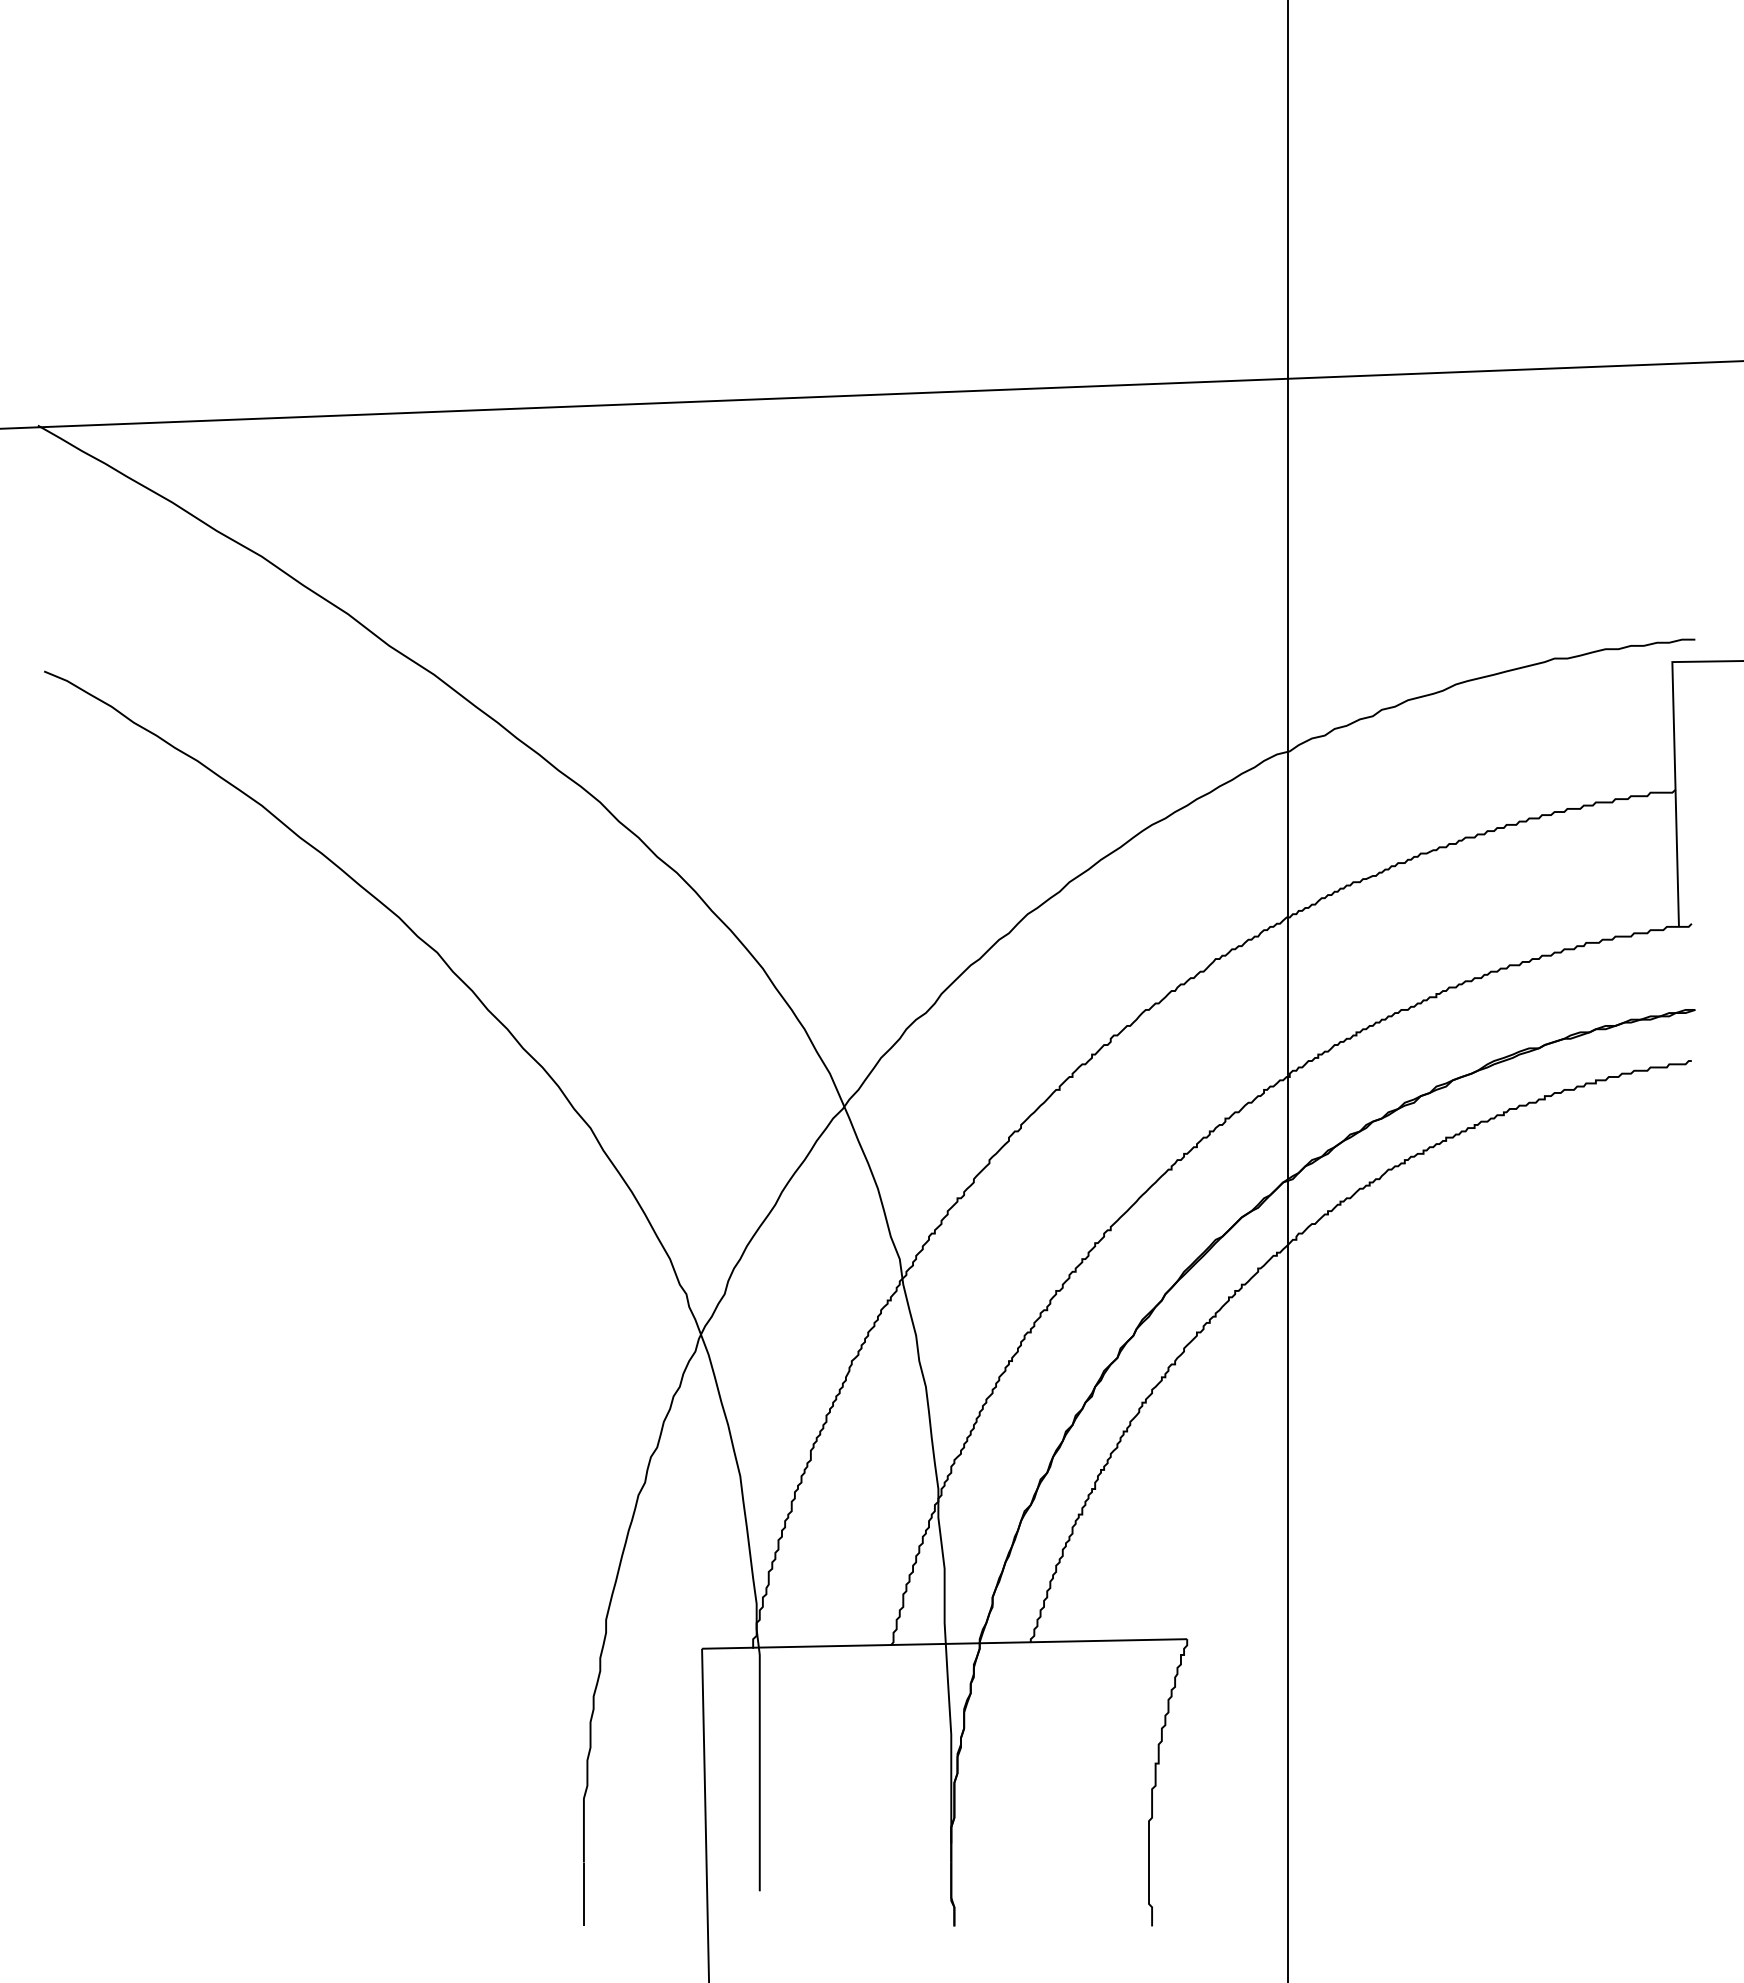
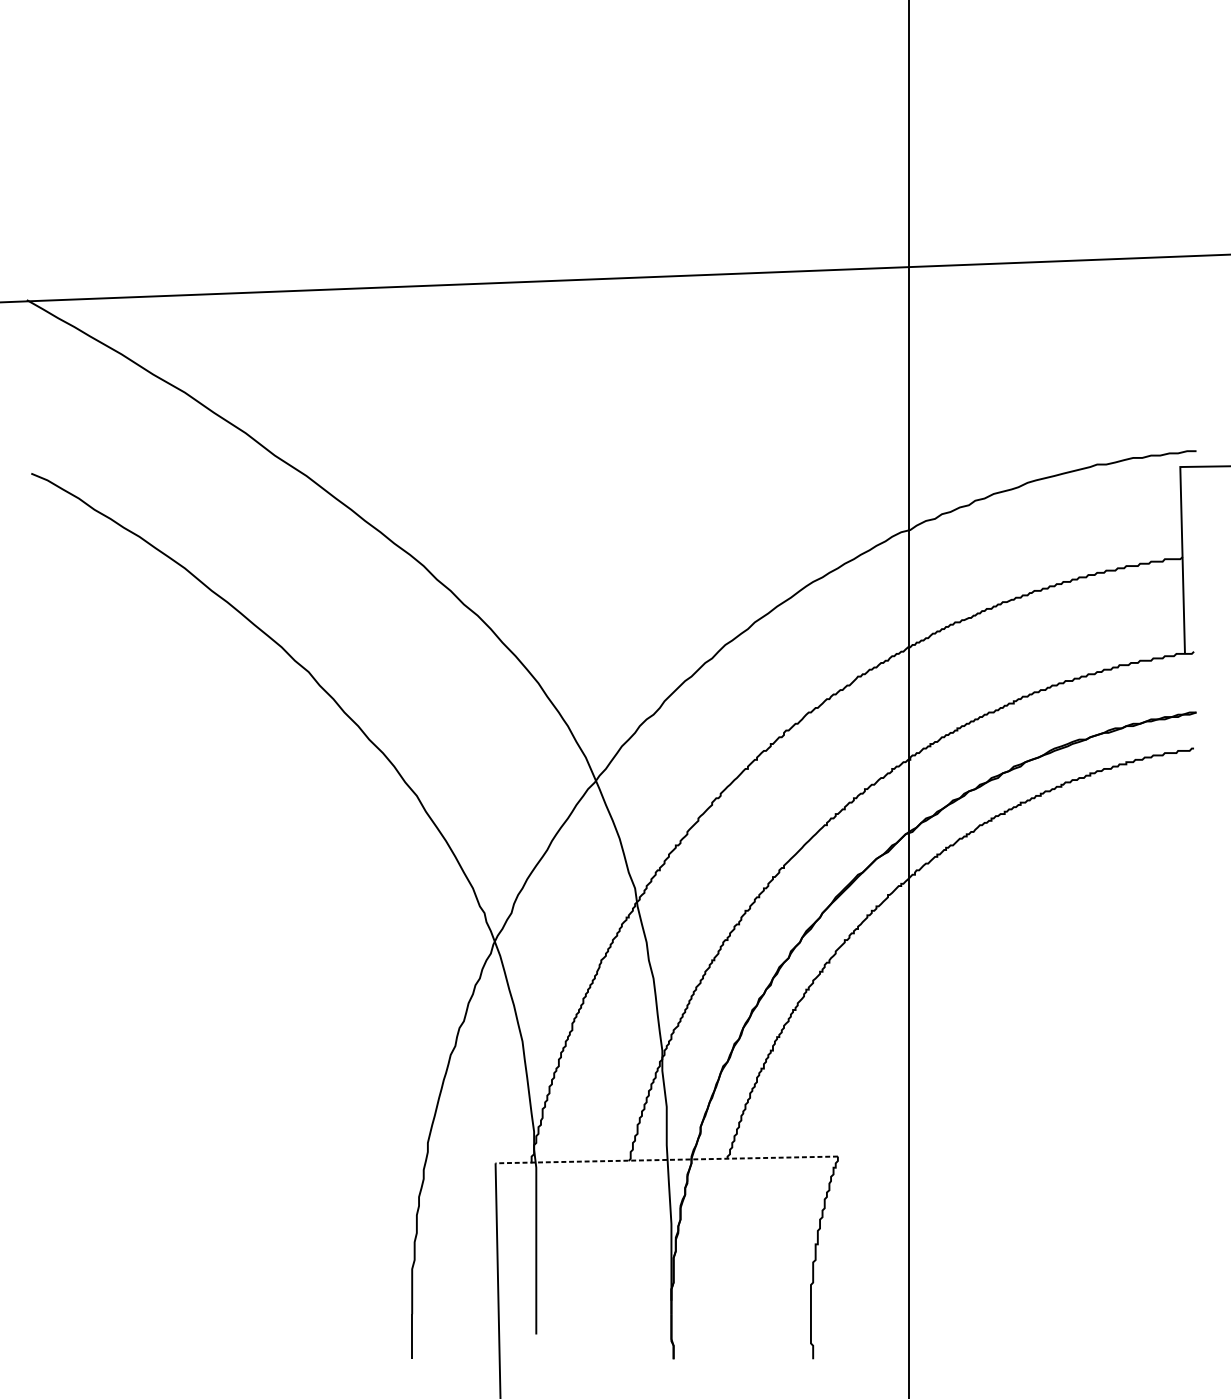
line: (944, 1643) -> (666, 1159), solid -> dashed

